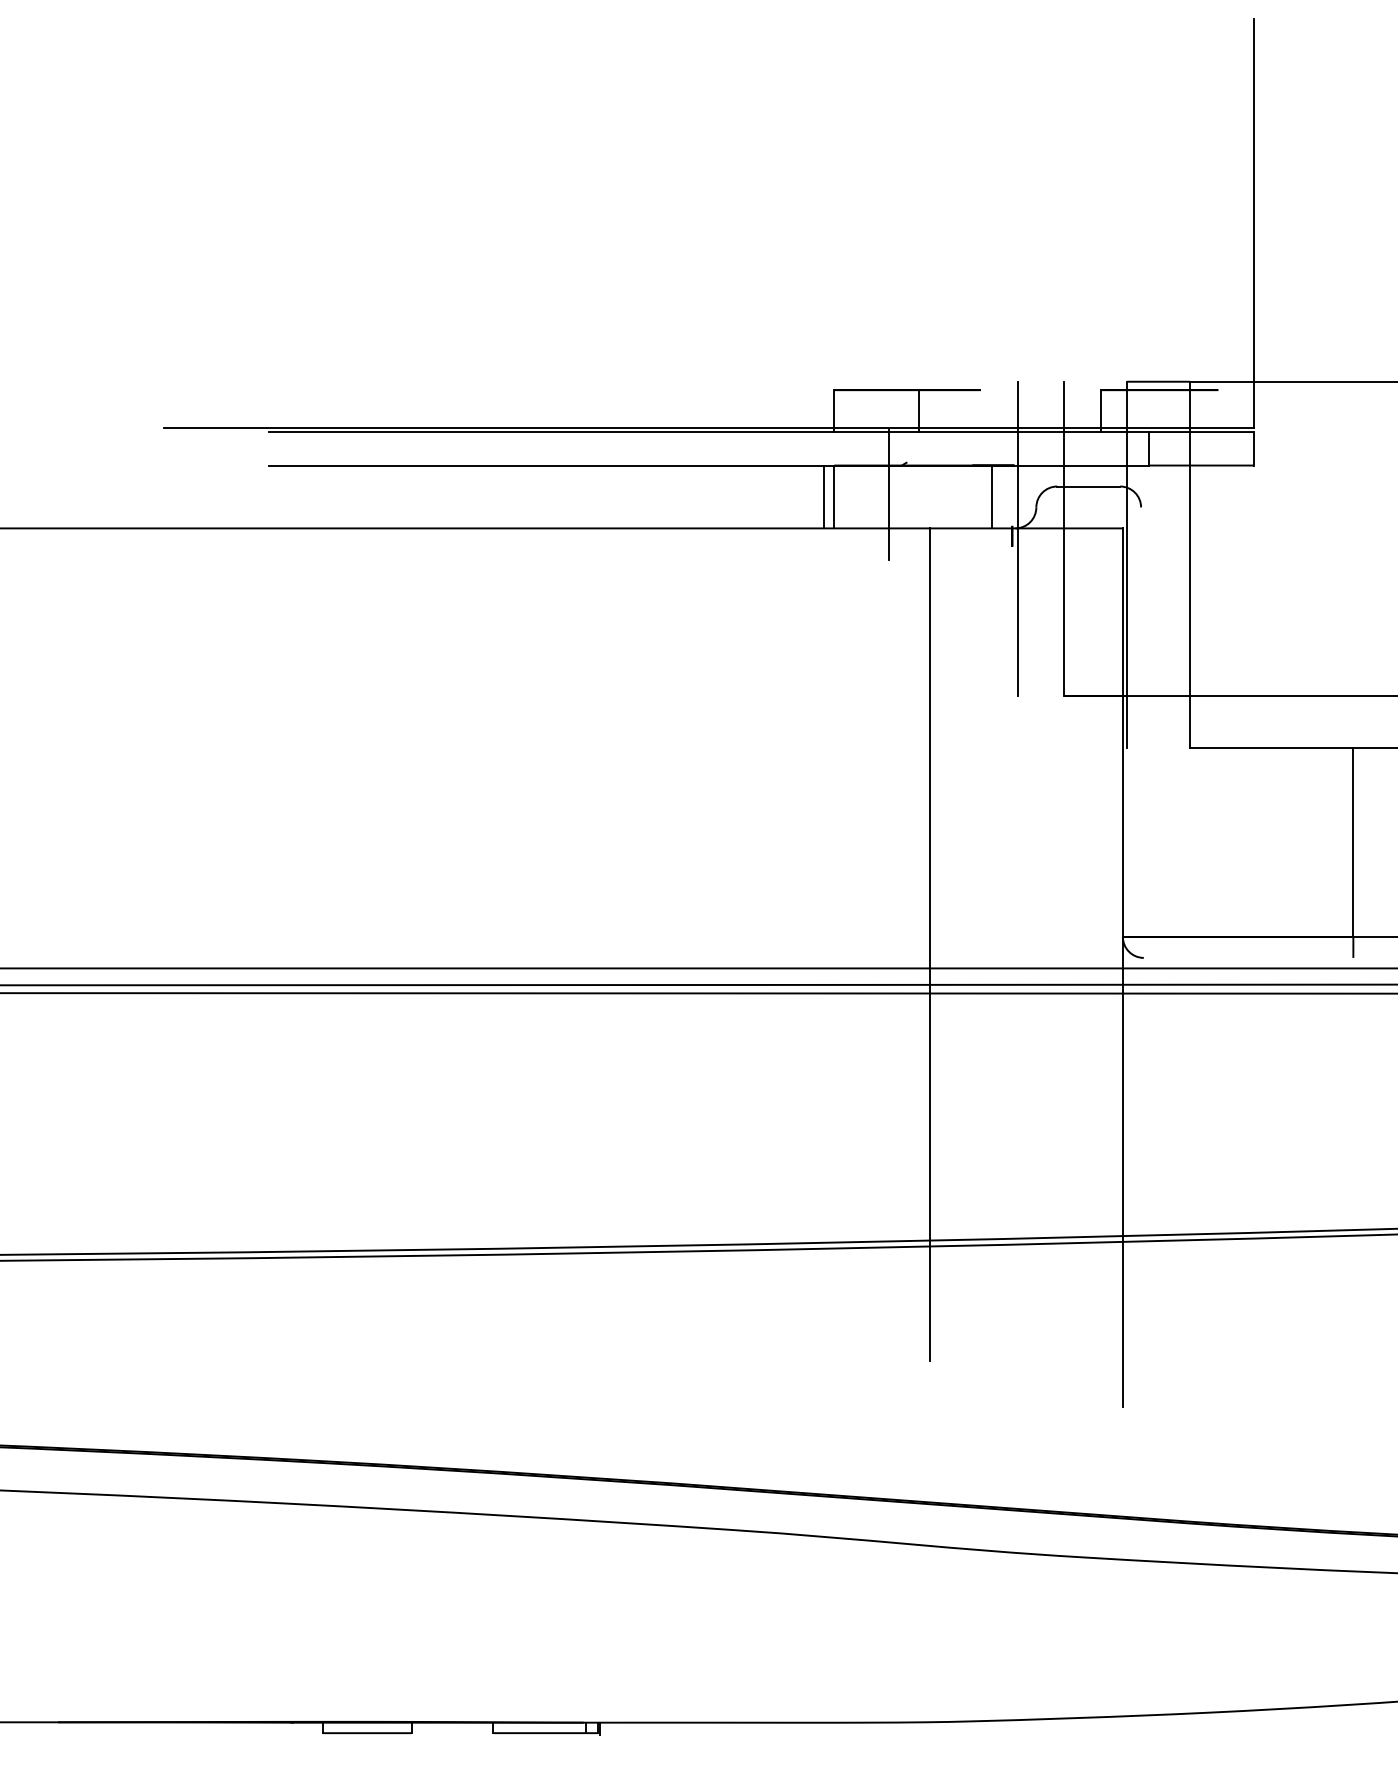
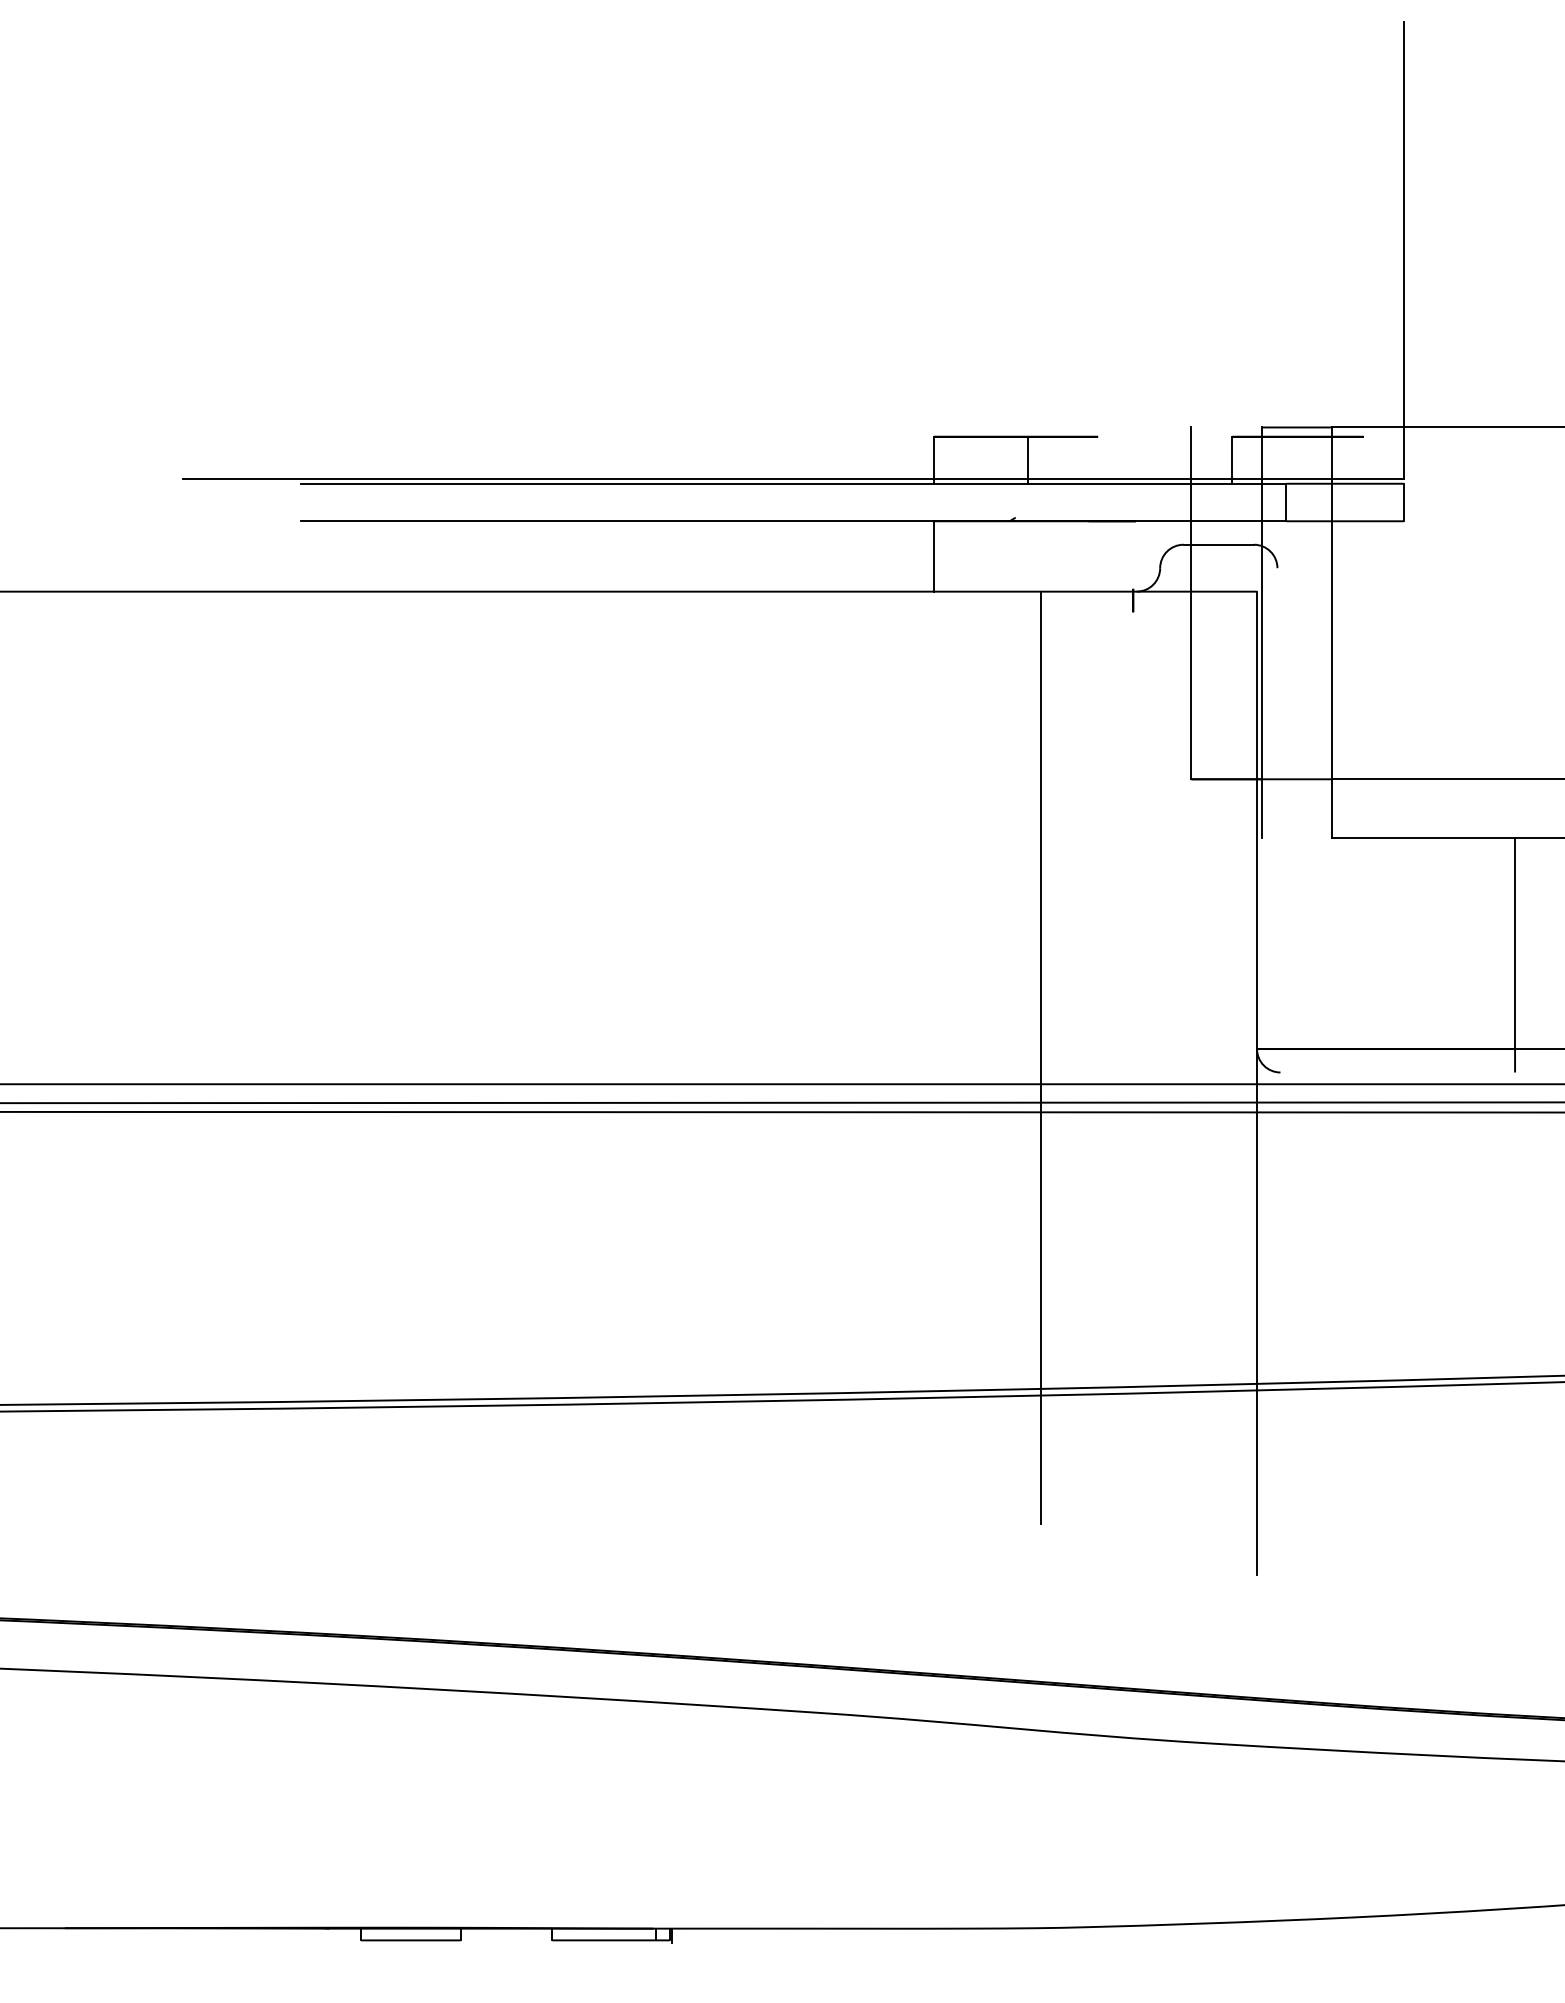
line: (889, 494) -> (995, 553), removed
line: (823, 496) -> (921, 555), removed
line: (991, 496) -> (1109, 555), removed
line: (1017, 538) -> (1139, 602), removed

